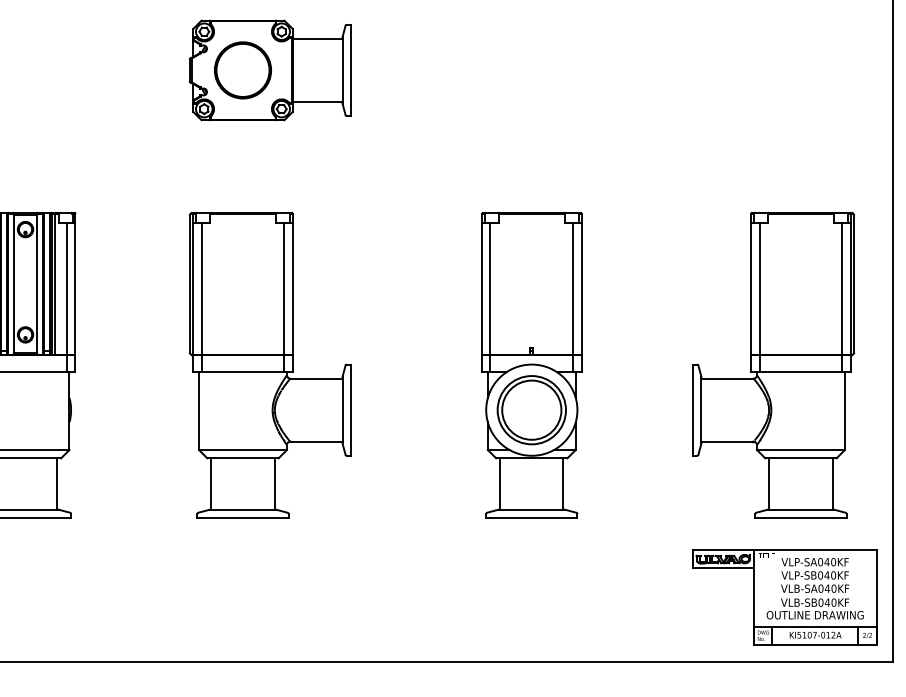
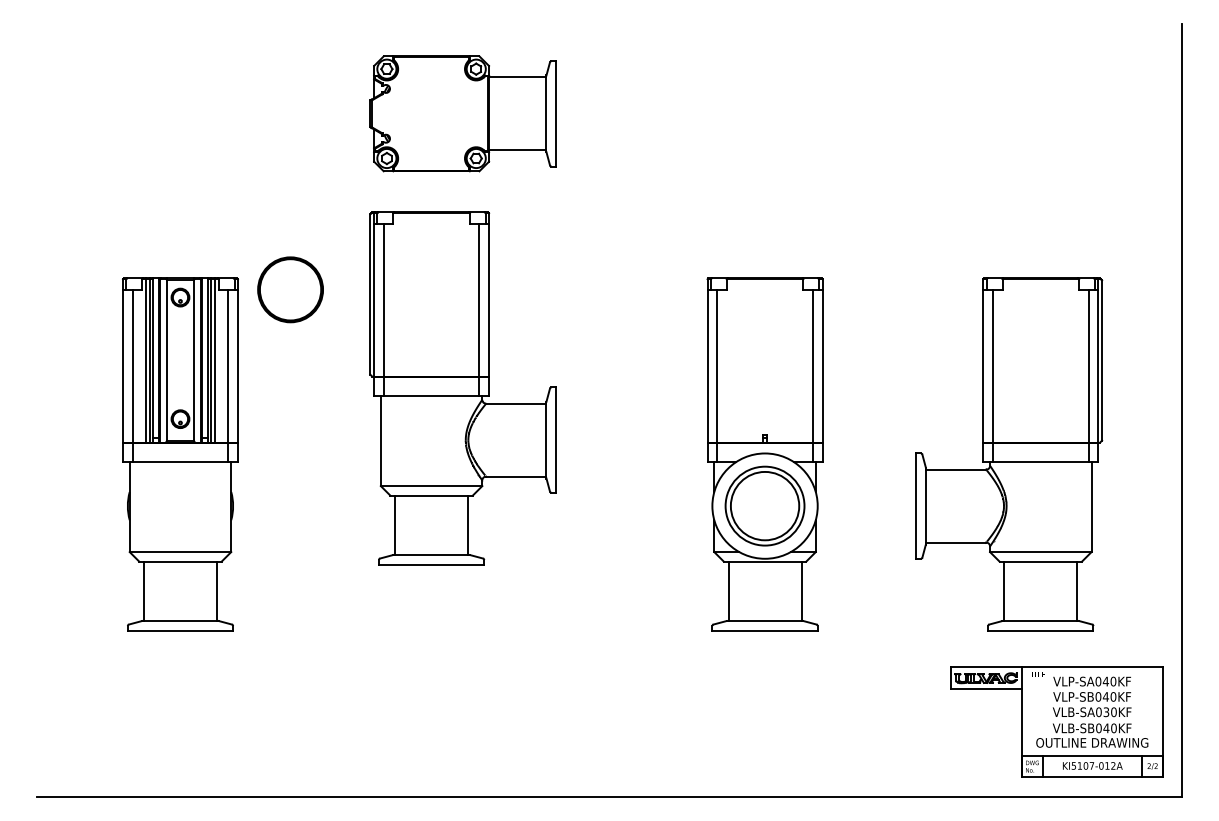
part: (242, 70) -> (290, 289), moved
part: (269, 365) -> (462, 388), moved
part: (773, 365) -> (1009, 454), moved
text: (827, 588) -> (1106, 712), VLB-SA040KF -> VLB-SA030KF

